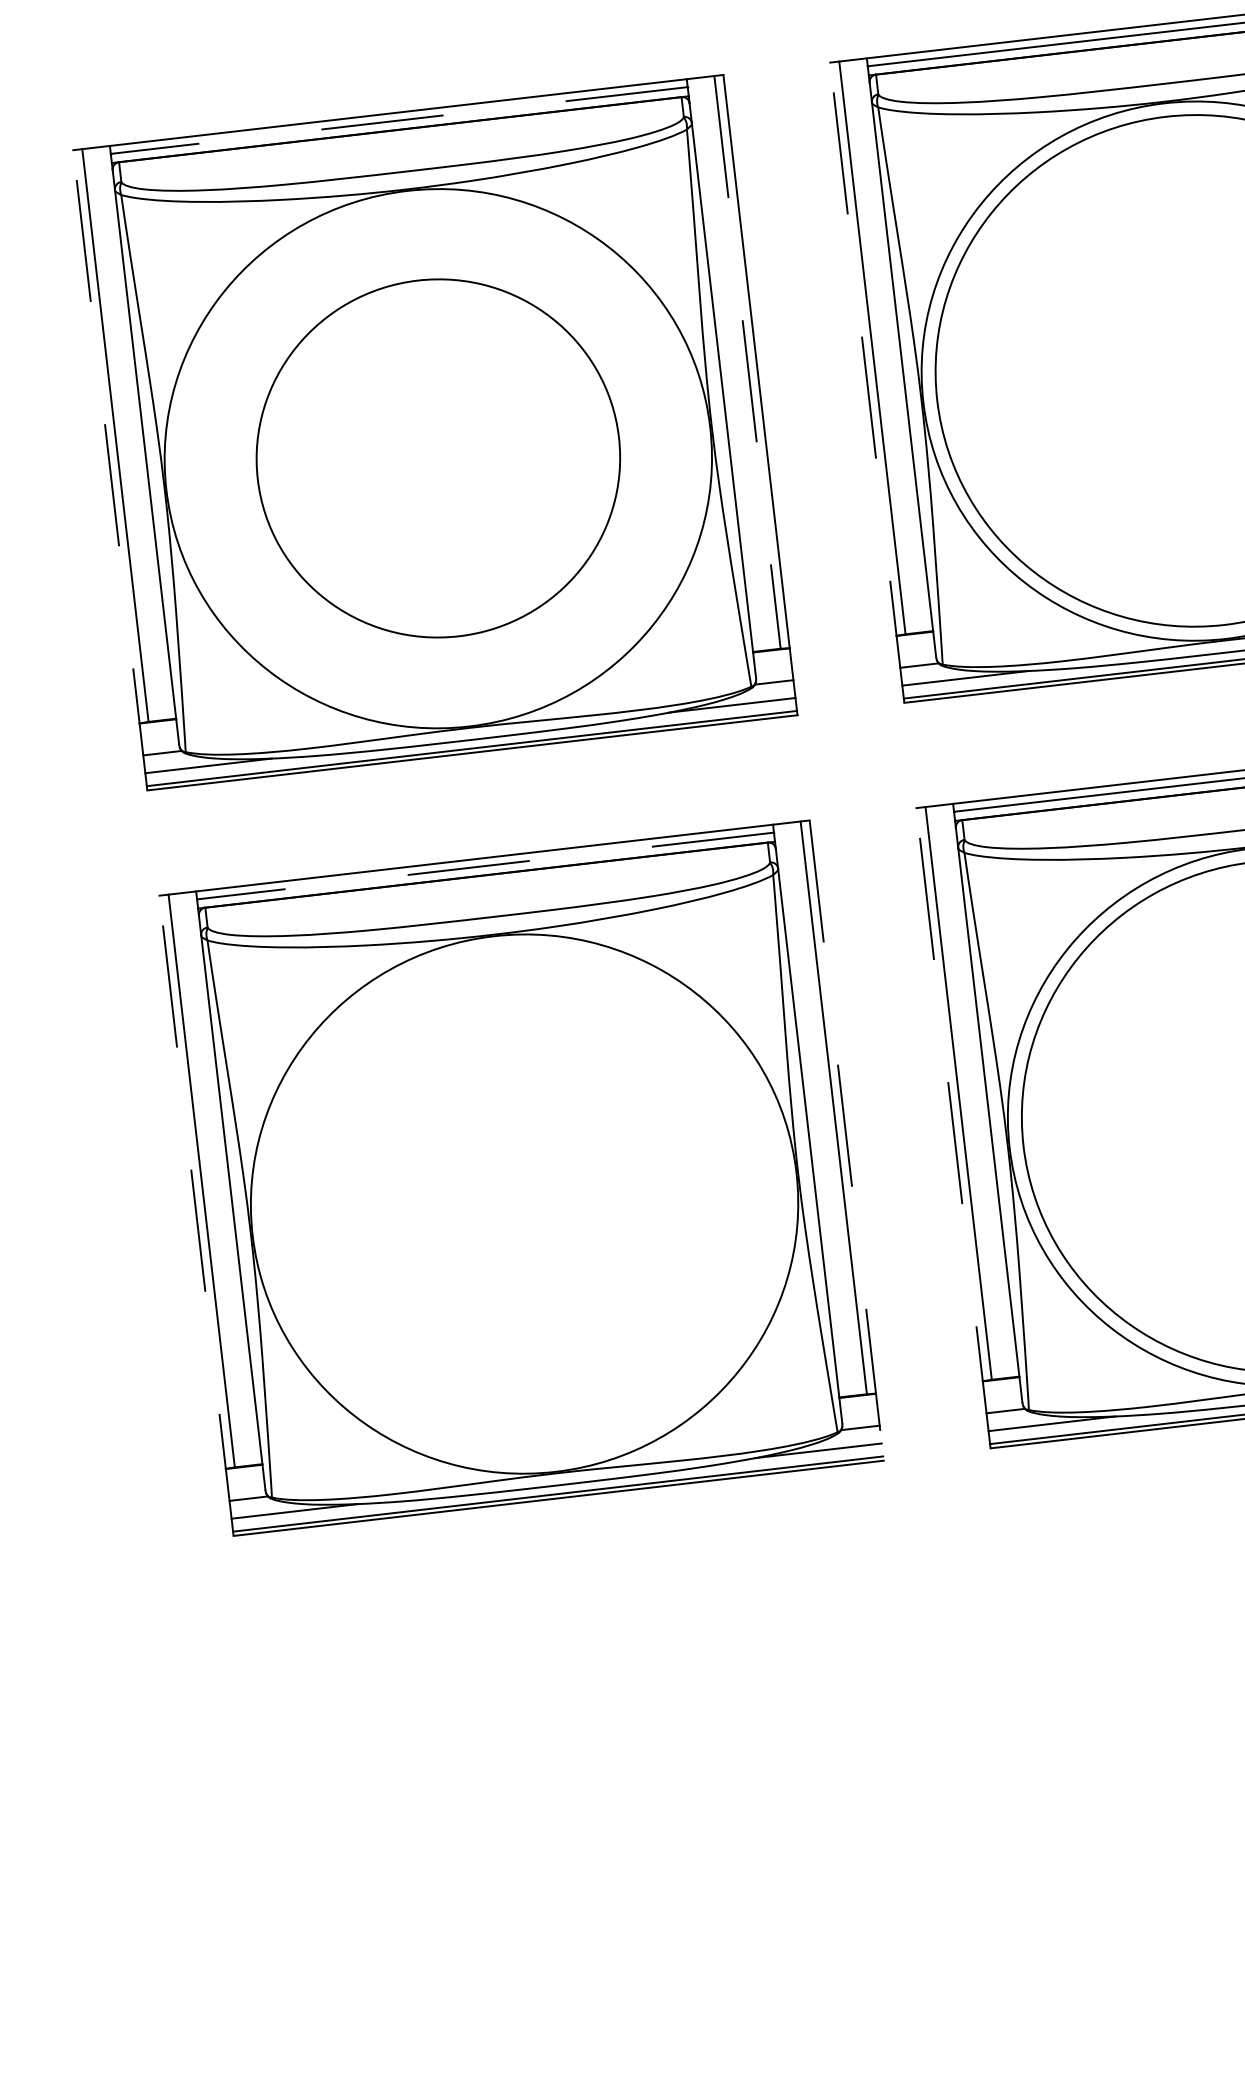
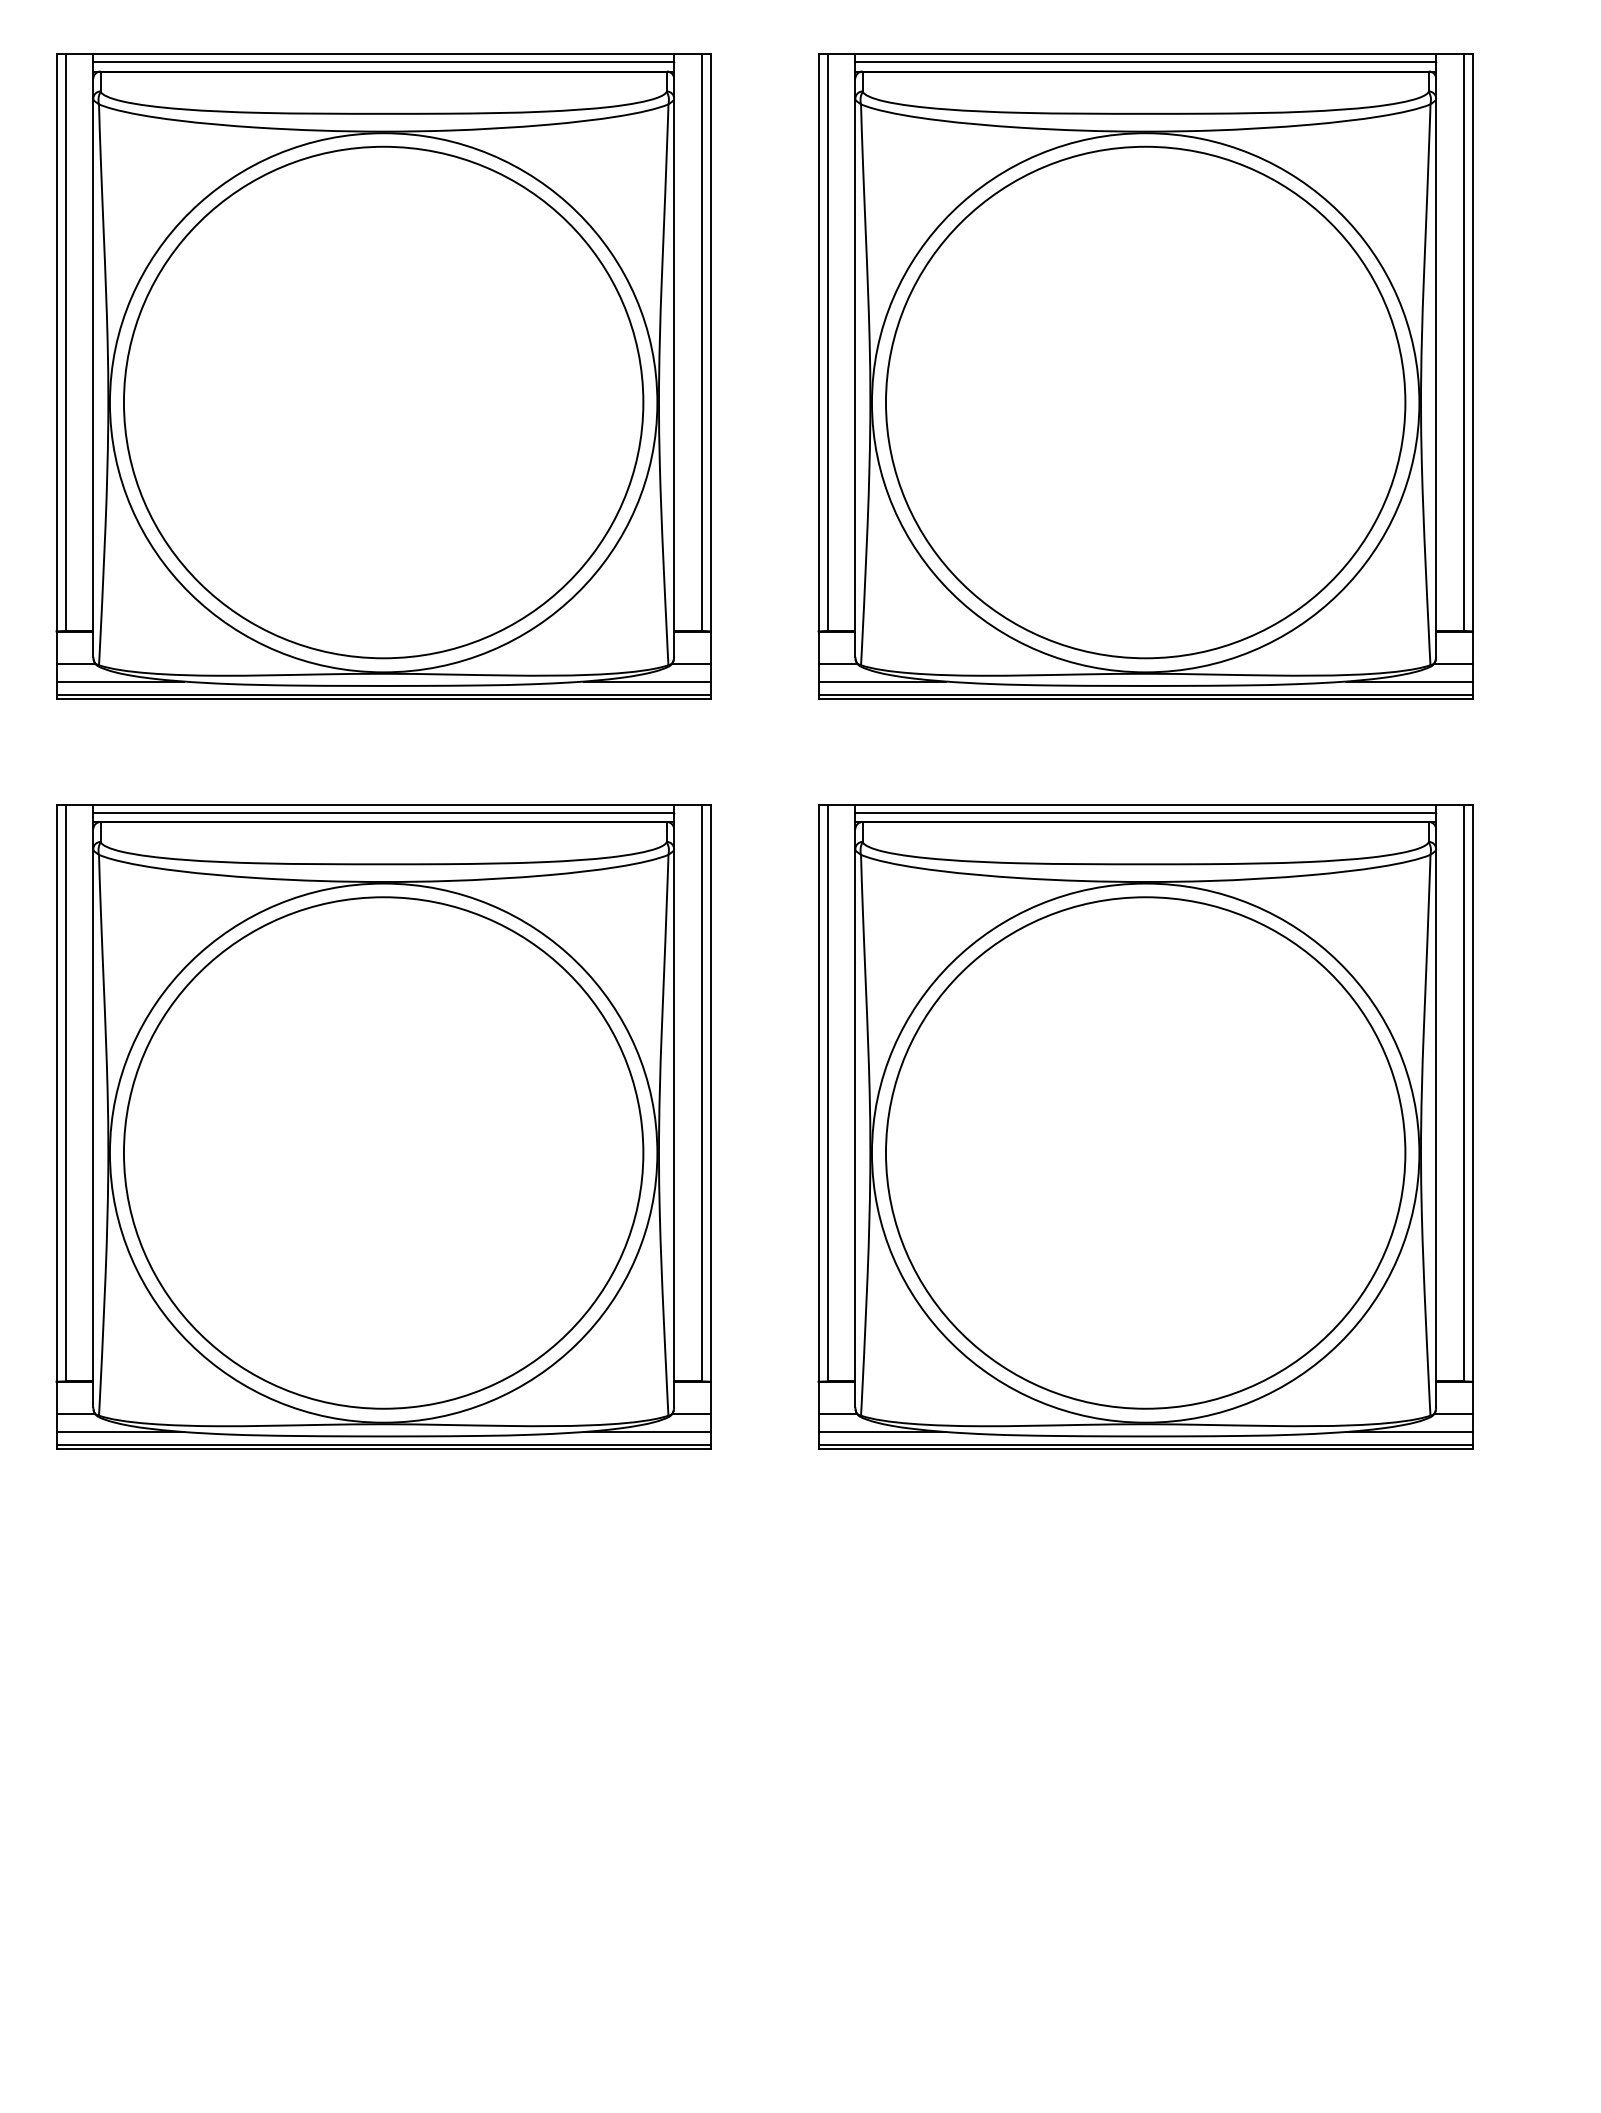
line: (399, 120) -> (383, 62), dashed -> solid
line: (747, 363) -> (701, 343), dashed -> solid
line: (867, 382) -> (818, 376), dashed -> solid
part: (438, 458) -> (383, 402), size x1.43
line: (110, 470) -> (56, 376), dashed -> solid
line: (485, 865) -> (383, 812), dashed -> solid
line: (953, 1127) -> (818, 1126), dashed -> solid
line: (846, 1141) -> (710, 1127), dashed -> solid
part: (524, 1203) -> (383, 1152), added
line: (196, 1215) -> (56, 1126), dashed -> solid

